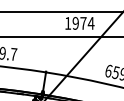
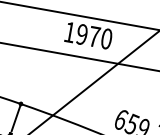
text: (90, 23) -> (105, 38), 1974 -> 1970

